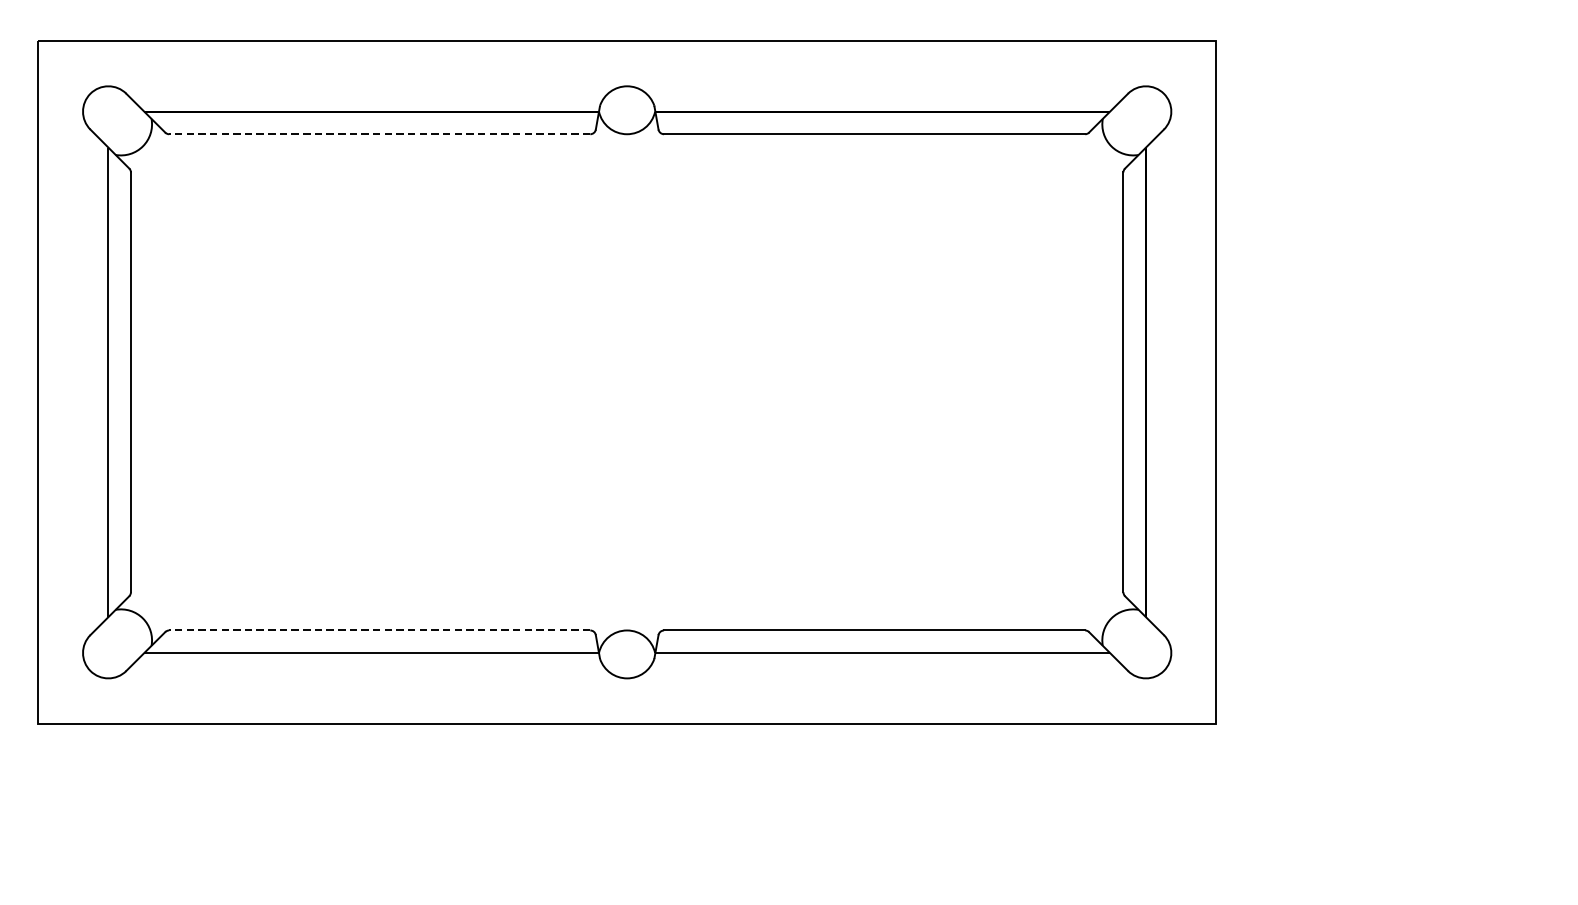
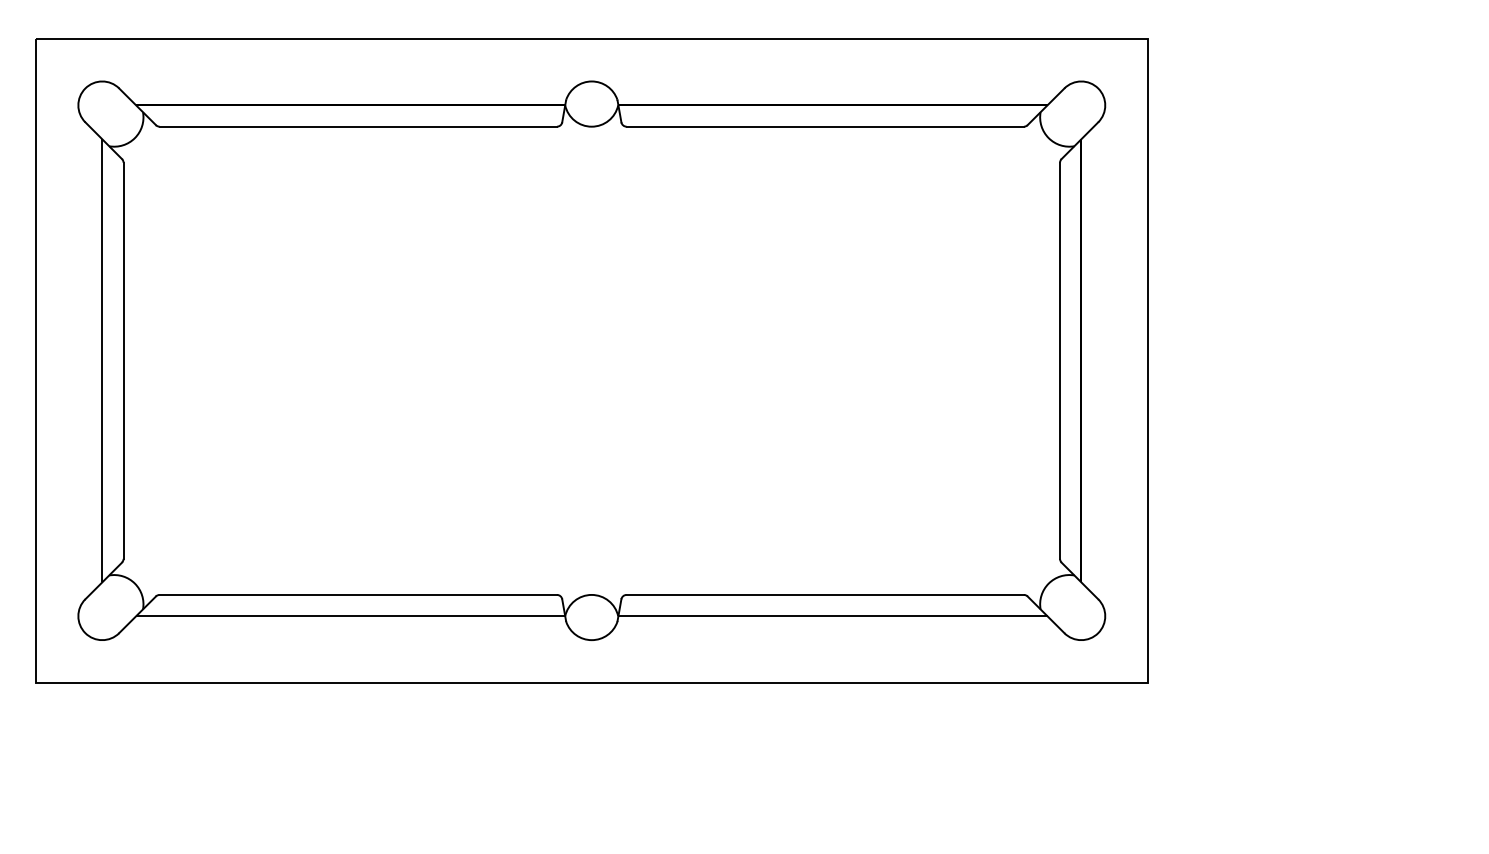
line: (379, 134) -> (358, 126), dashed -> solid
line: (379, 630) -> (358, 594), dashed -> solid

